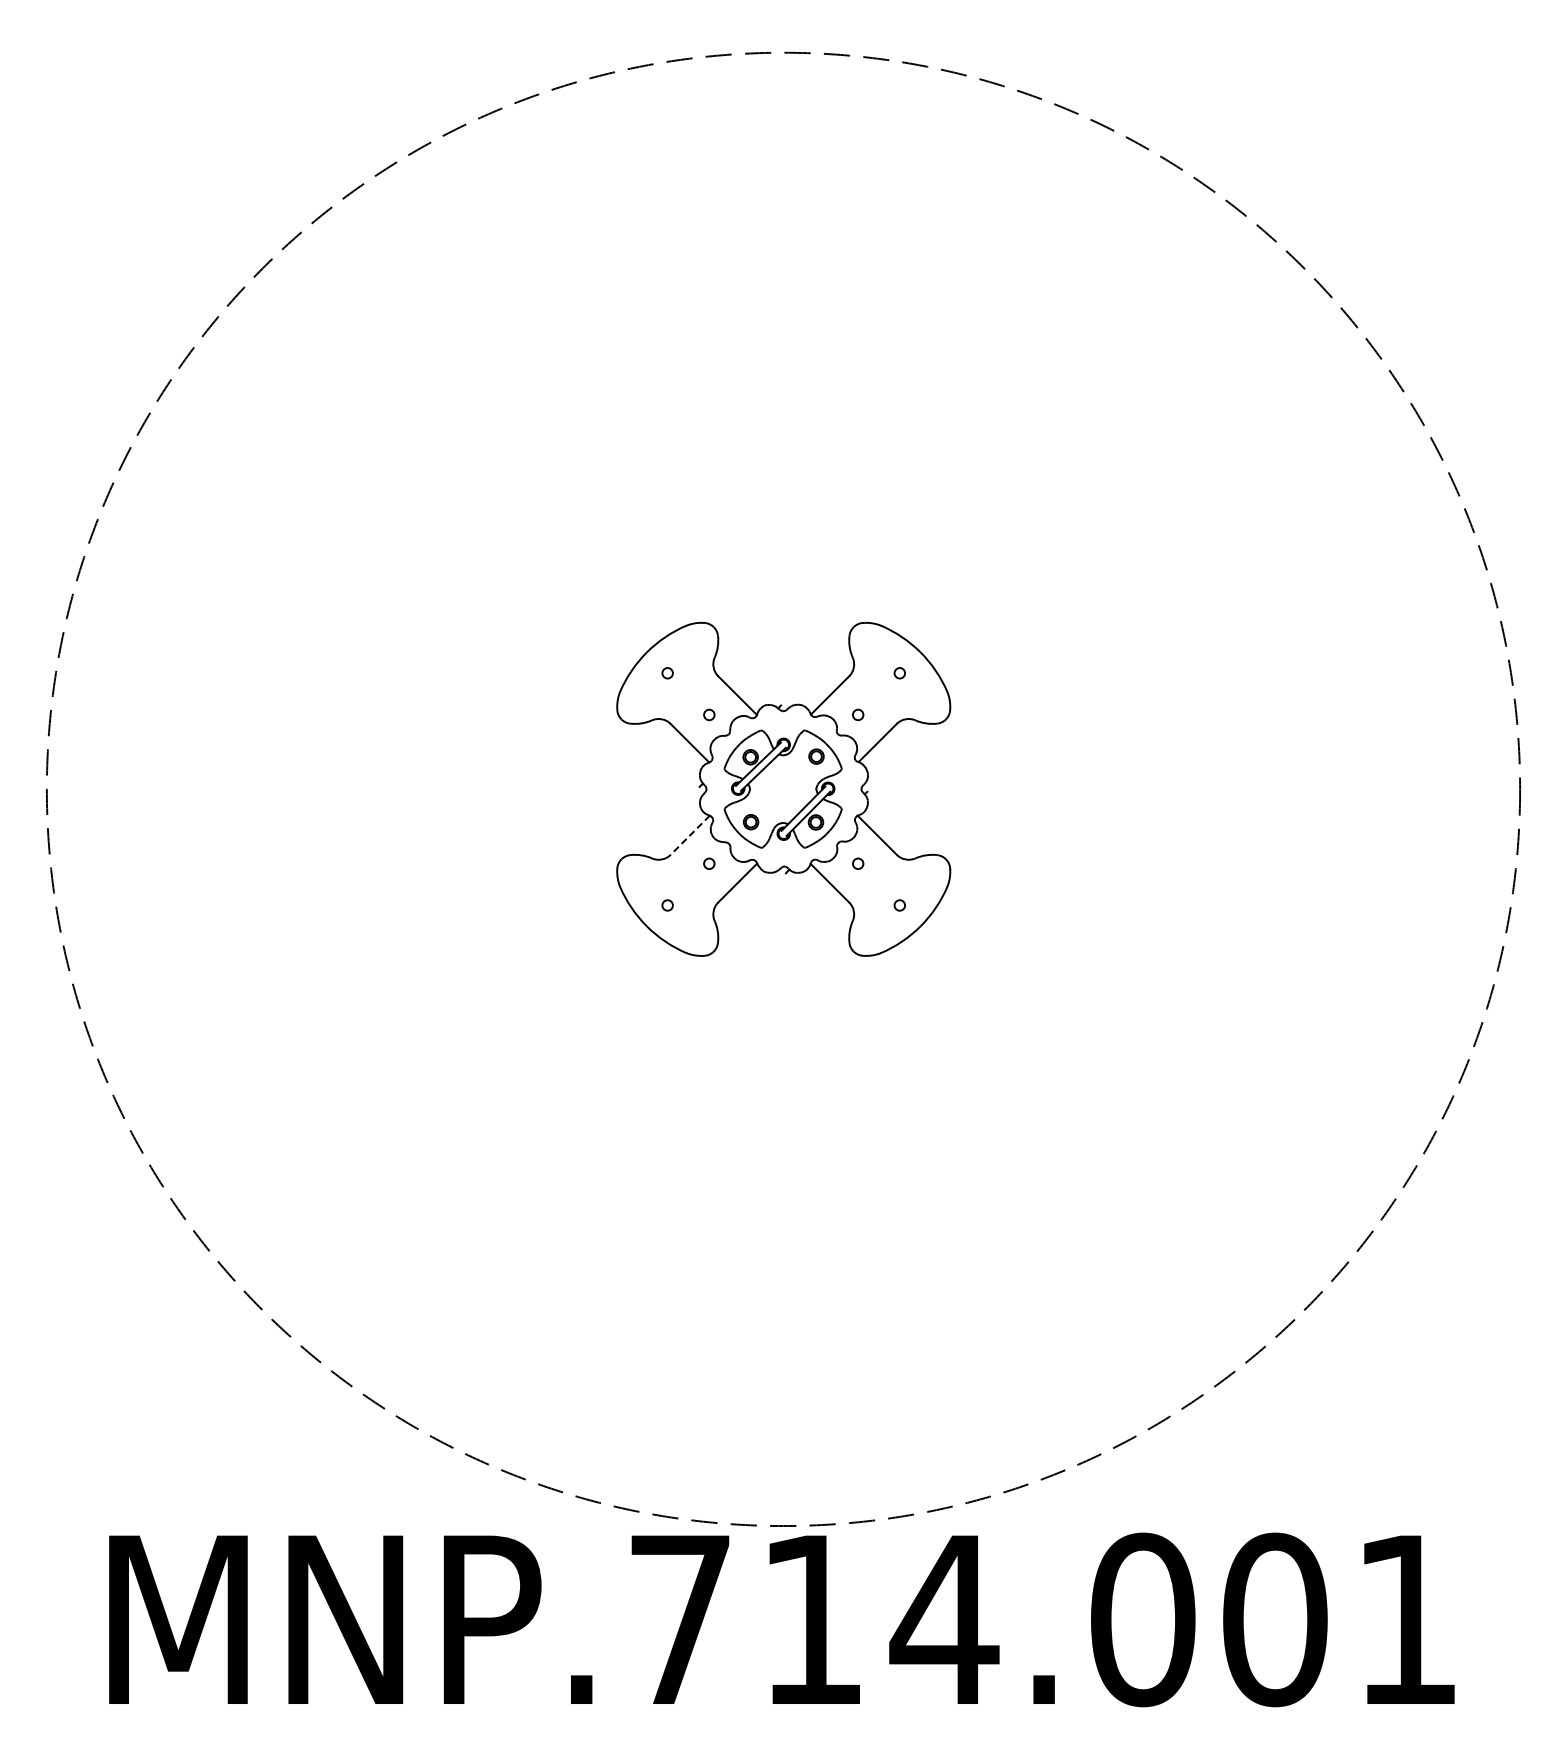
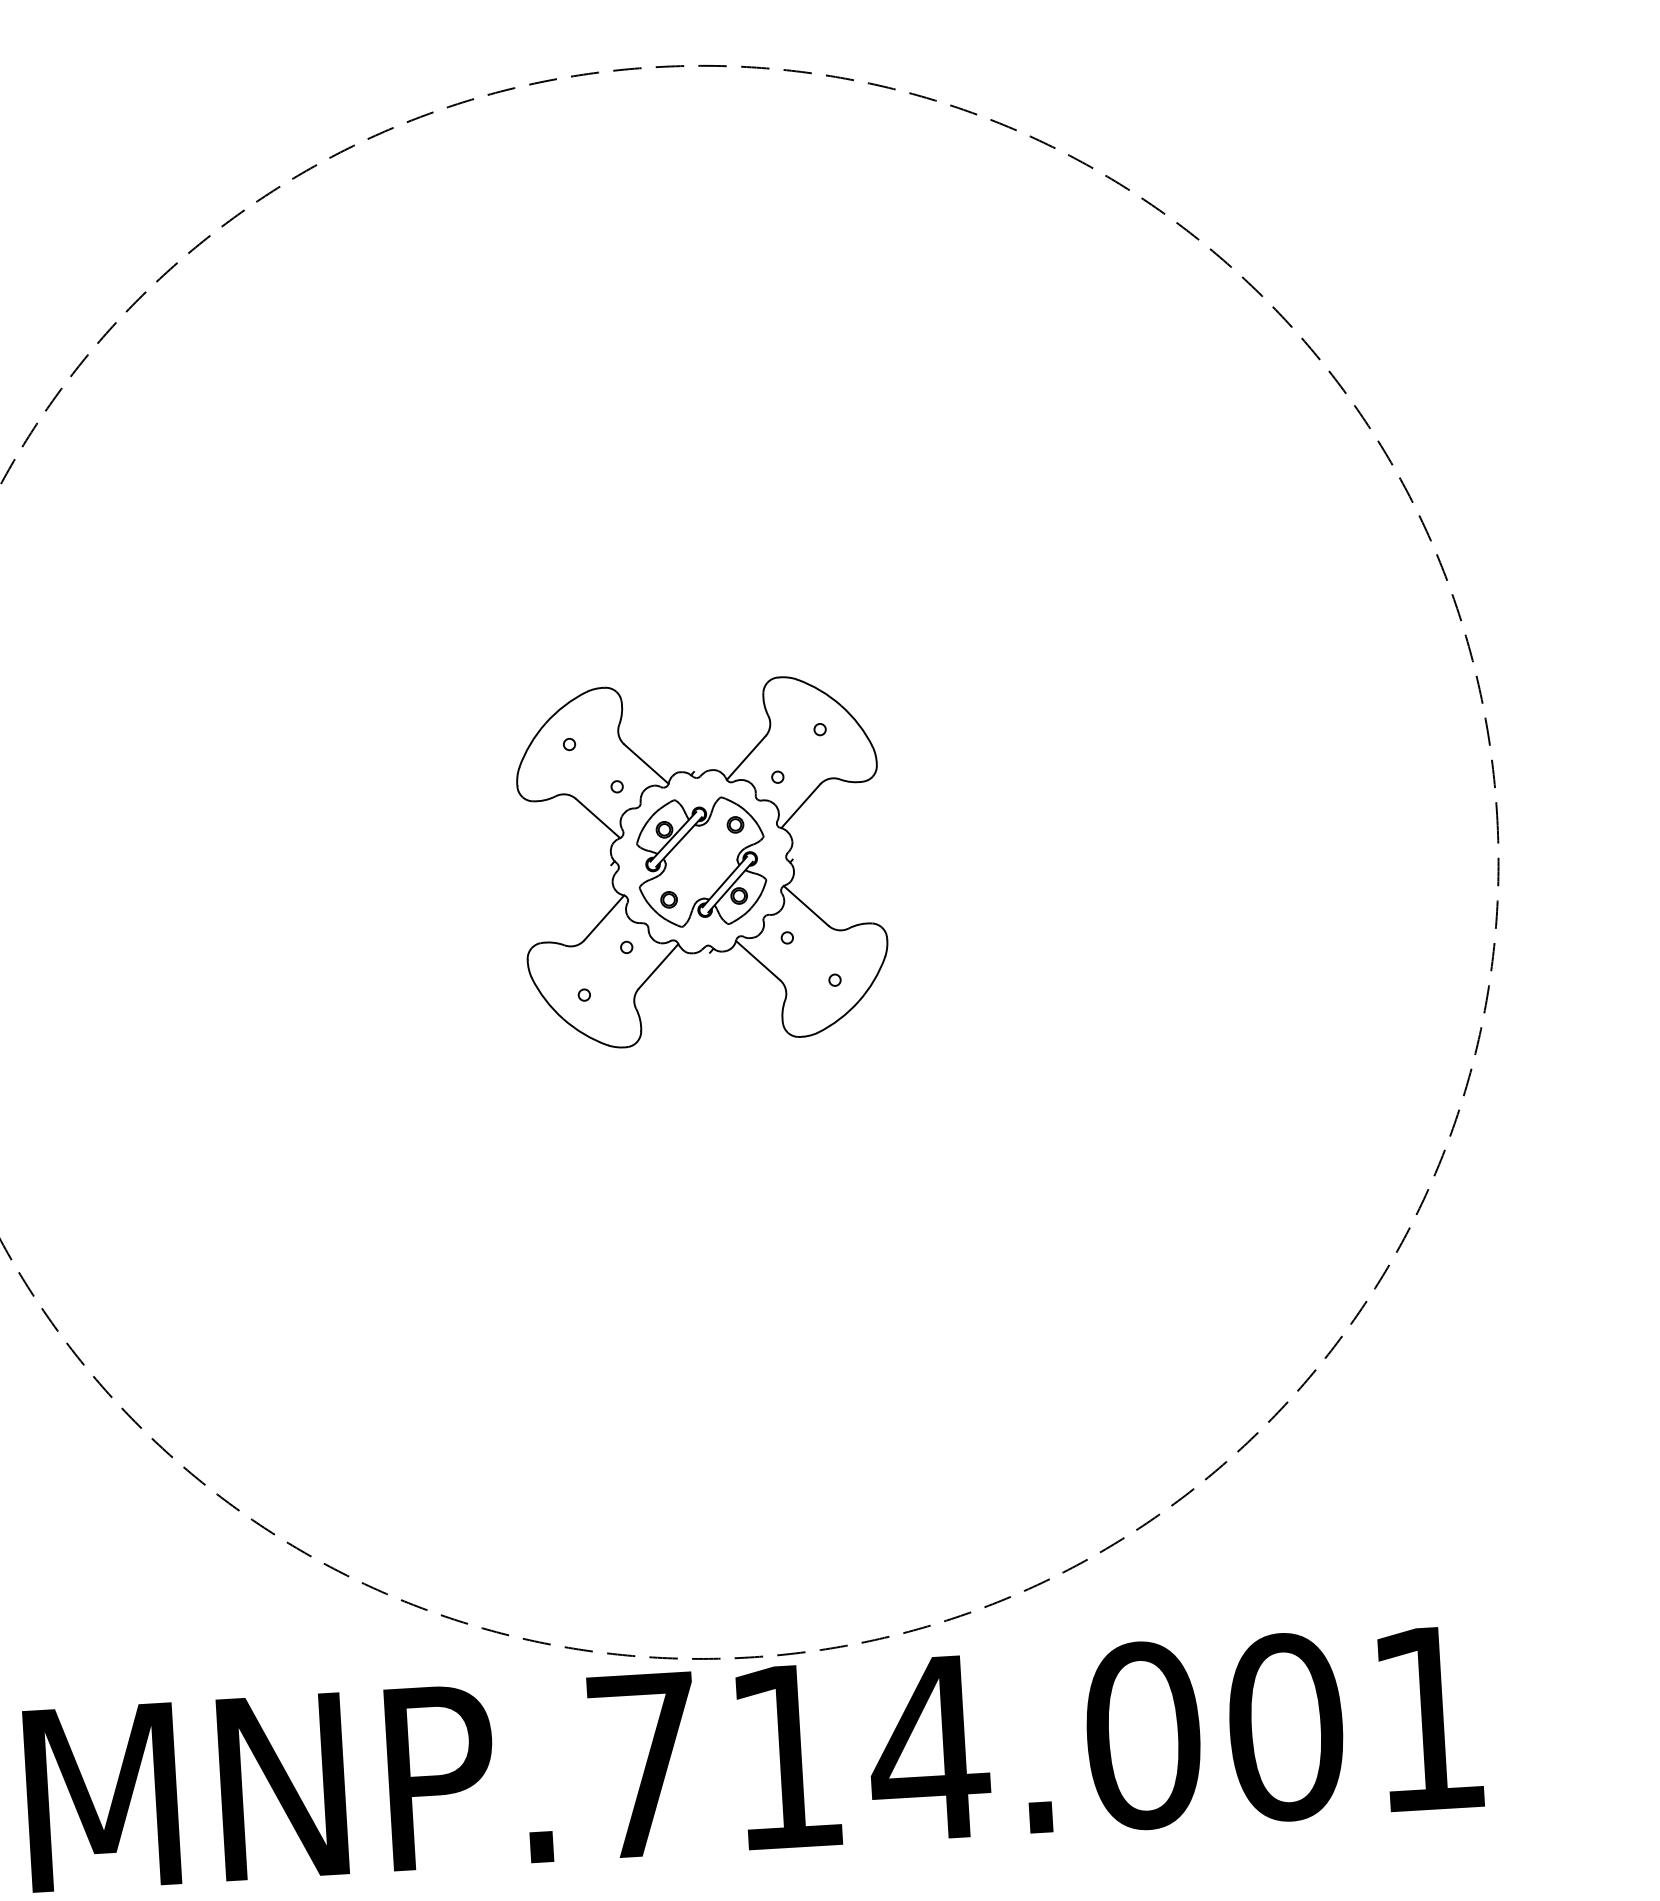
line: (690, 835) -> (604, 918), dashed -> solid

